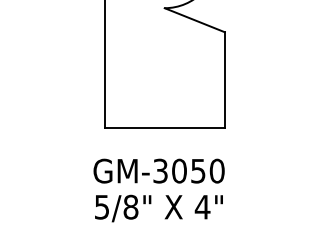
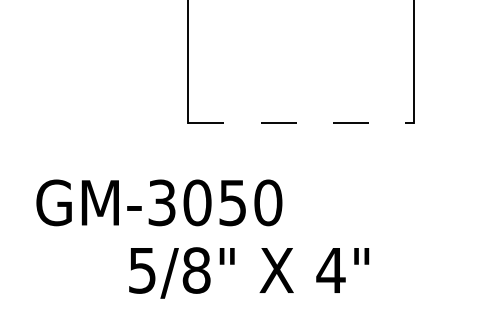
line: (165, 128) -> (302, 122), solid -> dashed
text: (158, 170) -> (158, 201), moved
text: (158, 208) -> (248, 272), moved

